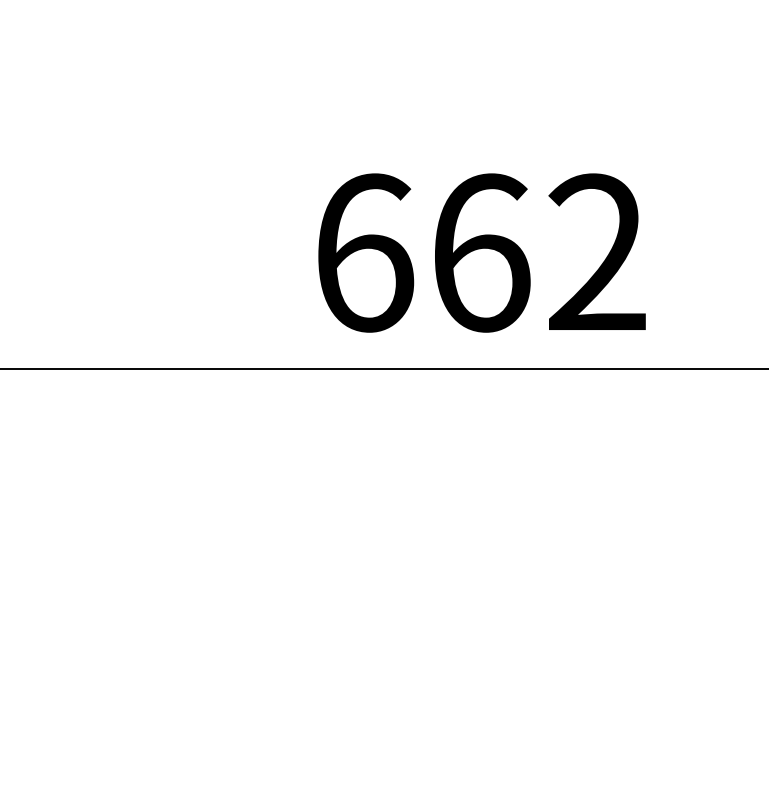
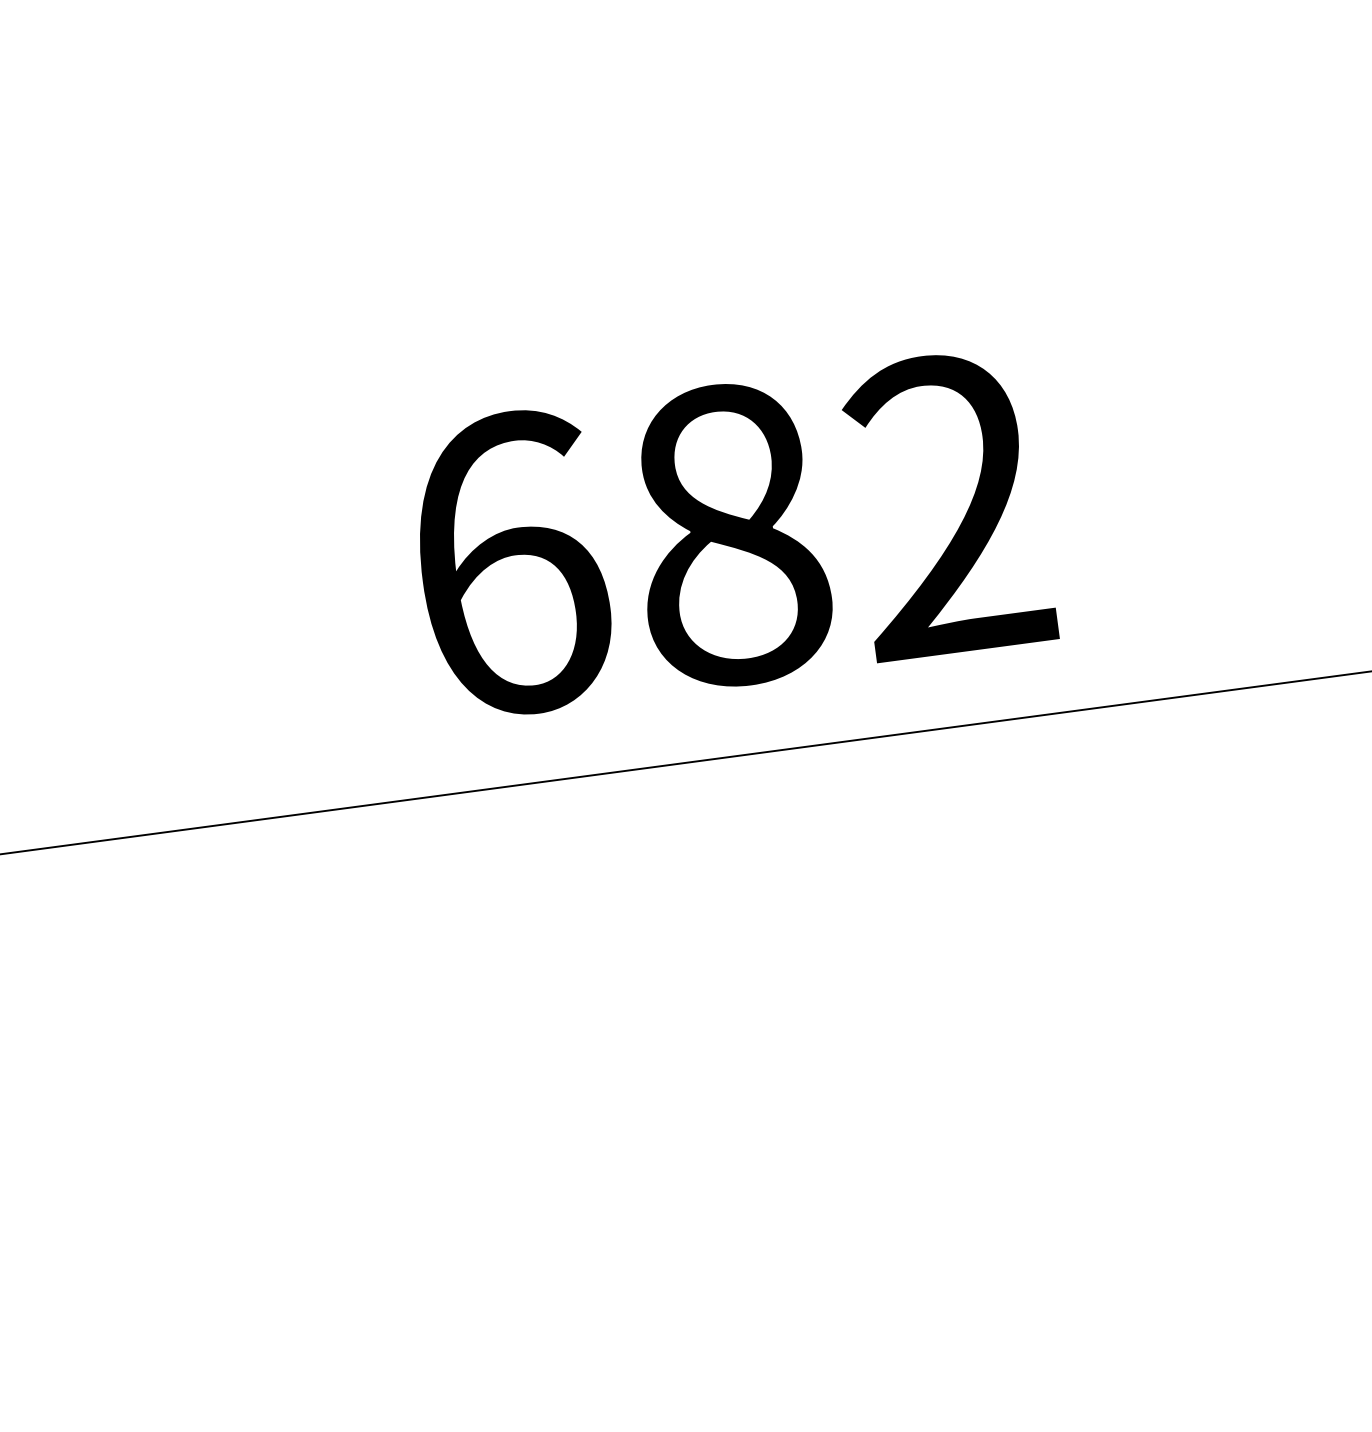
text: (481, 252) -> (730, 533), 662 -> 682

